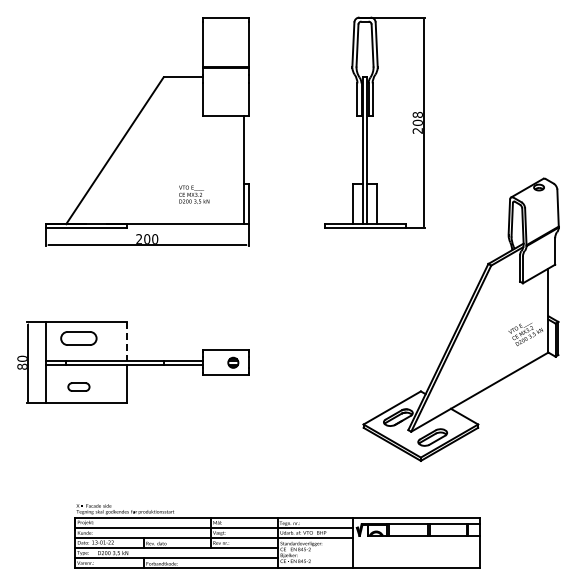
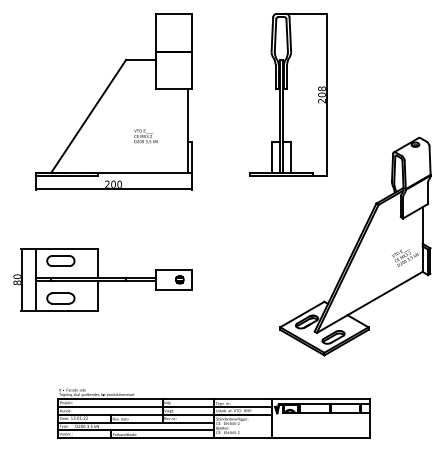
text: (194, 194) -> (146, 136), moved
line: (127, 342) -> (98, 264), dashed -> solid
part: (78, 386) -> (60, 298), size x1.67

